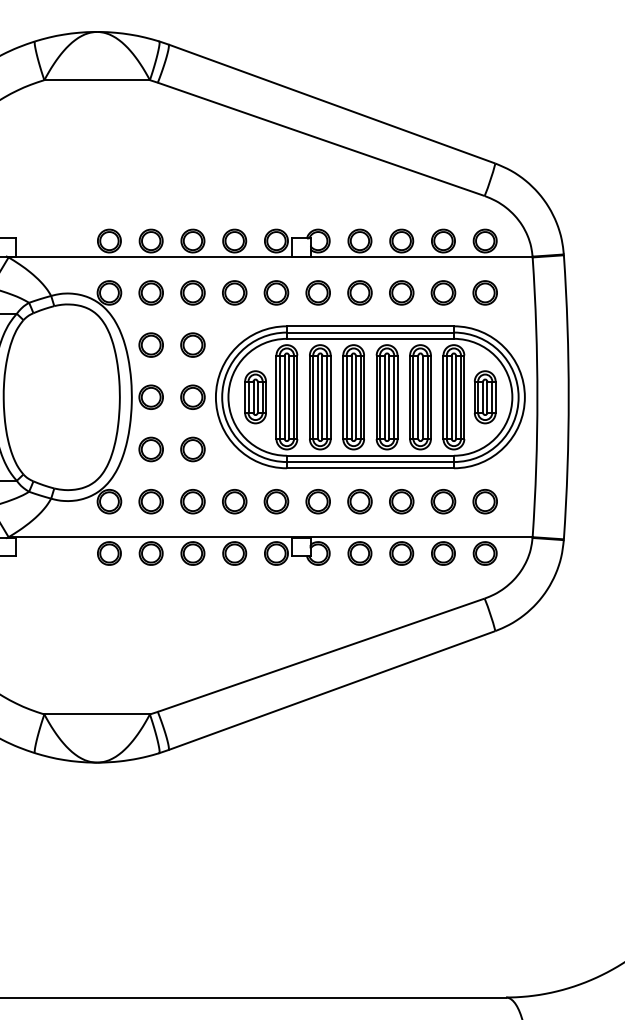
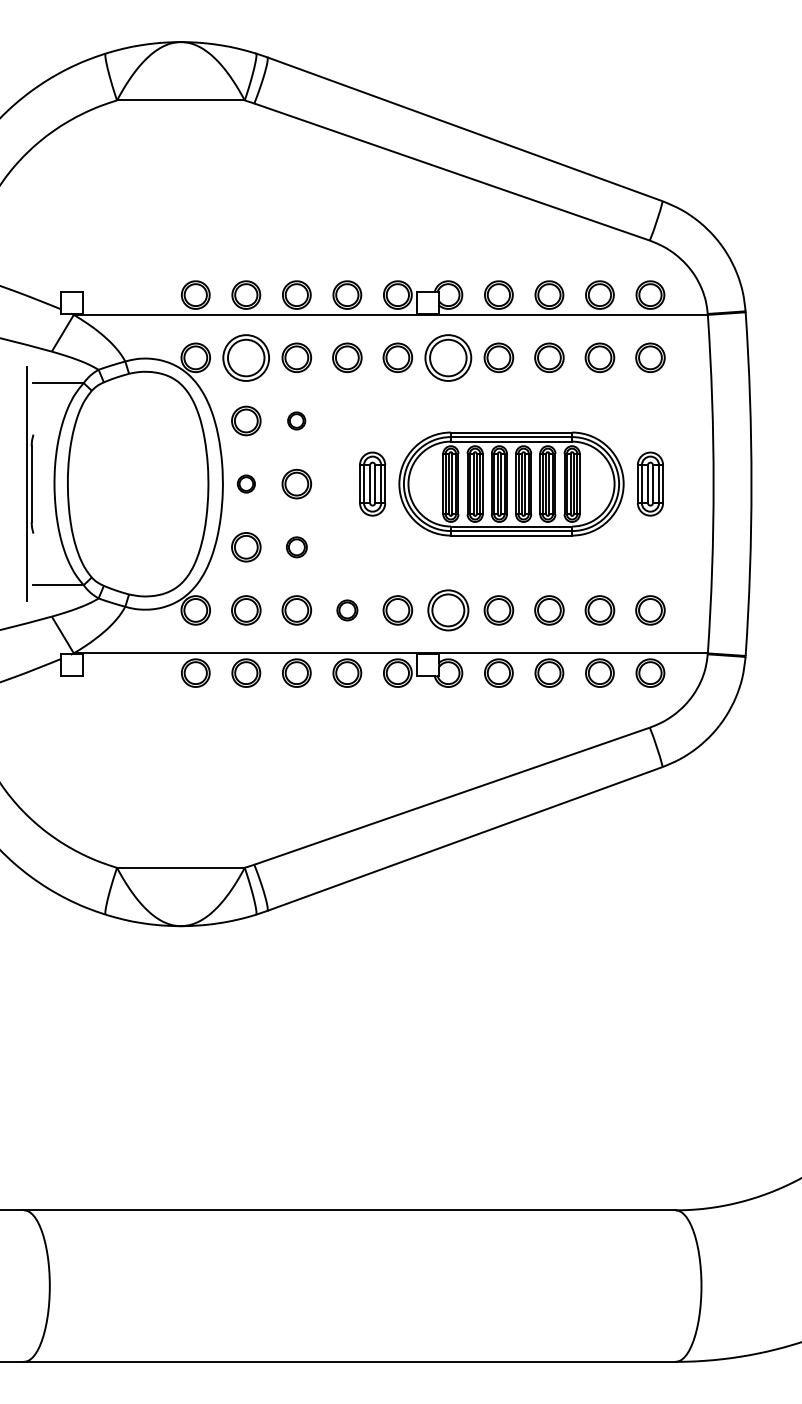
part: (151, 292) -> (246, 357), size x1.6
part: (318, 292) -> (448, 357), size x1.6
part: (192, 344) -> (296, 420), size x0.6
part: (151, 396) -> (246, 483), size x0.6
part: (370, 396) -> (511, 483), size x0.6
part: (192, 449) -> (296, 547), size x0.7
part: (234, 501) -> (347, 610), size x0.7
part: (318, 501) -> (448, 610), size x1.4

